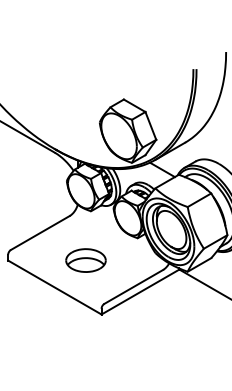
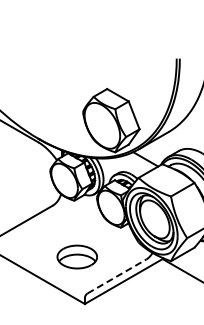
part: (85, 260) -> (76, 256), moved
line: (133, 286) -> (116, 275), solid -> dashed

